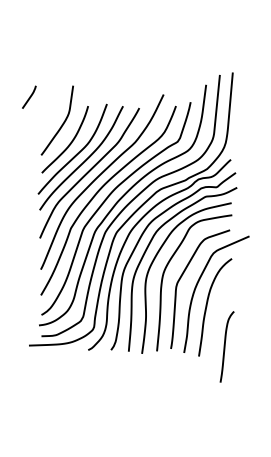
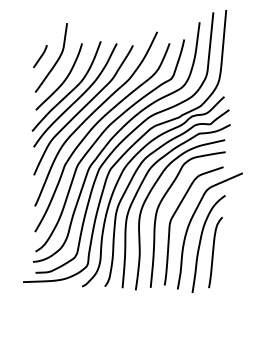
line: (29, 96) -> (40, 55), moved
curve: (225, 346) -> (213, 252), moved

